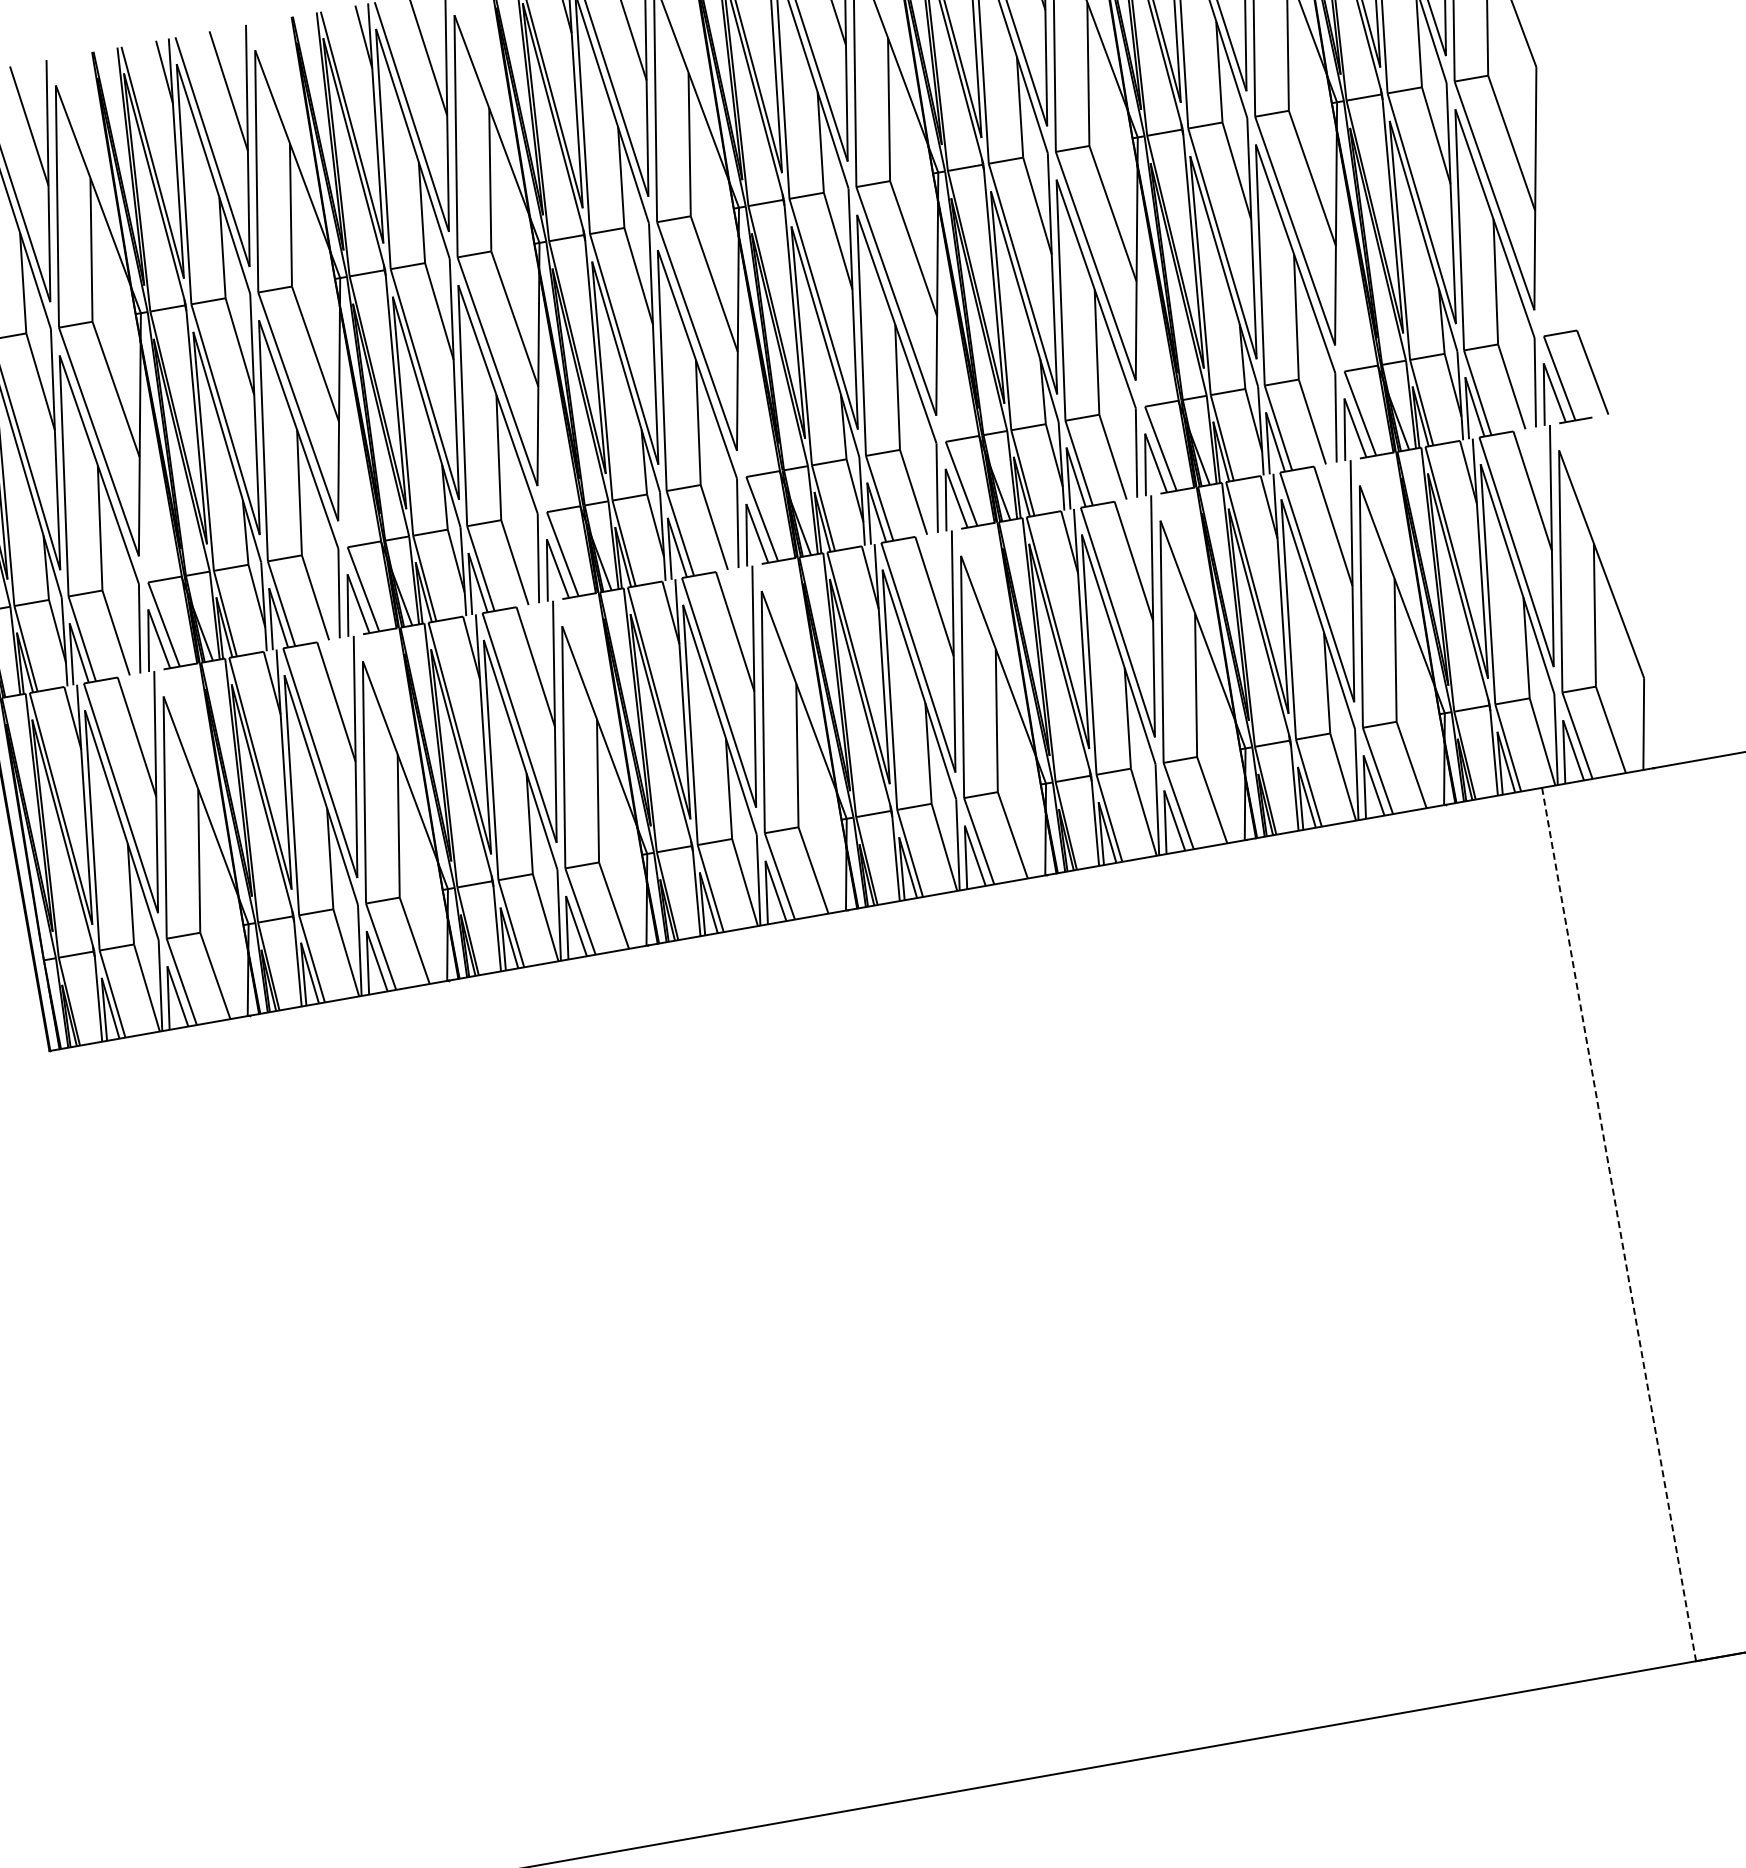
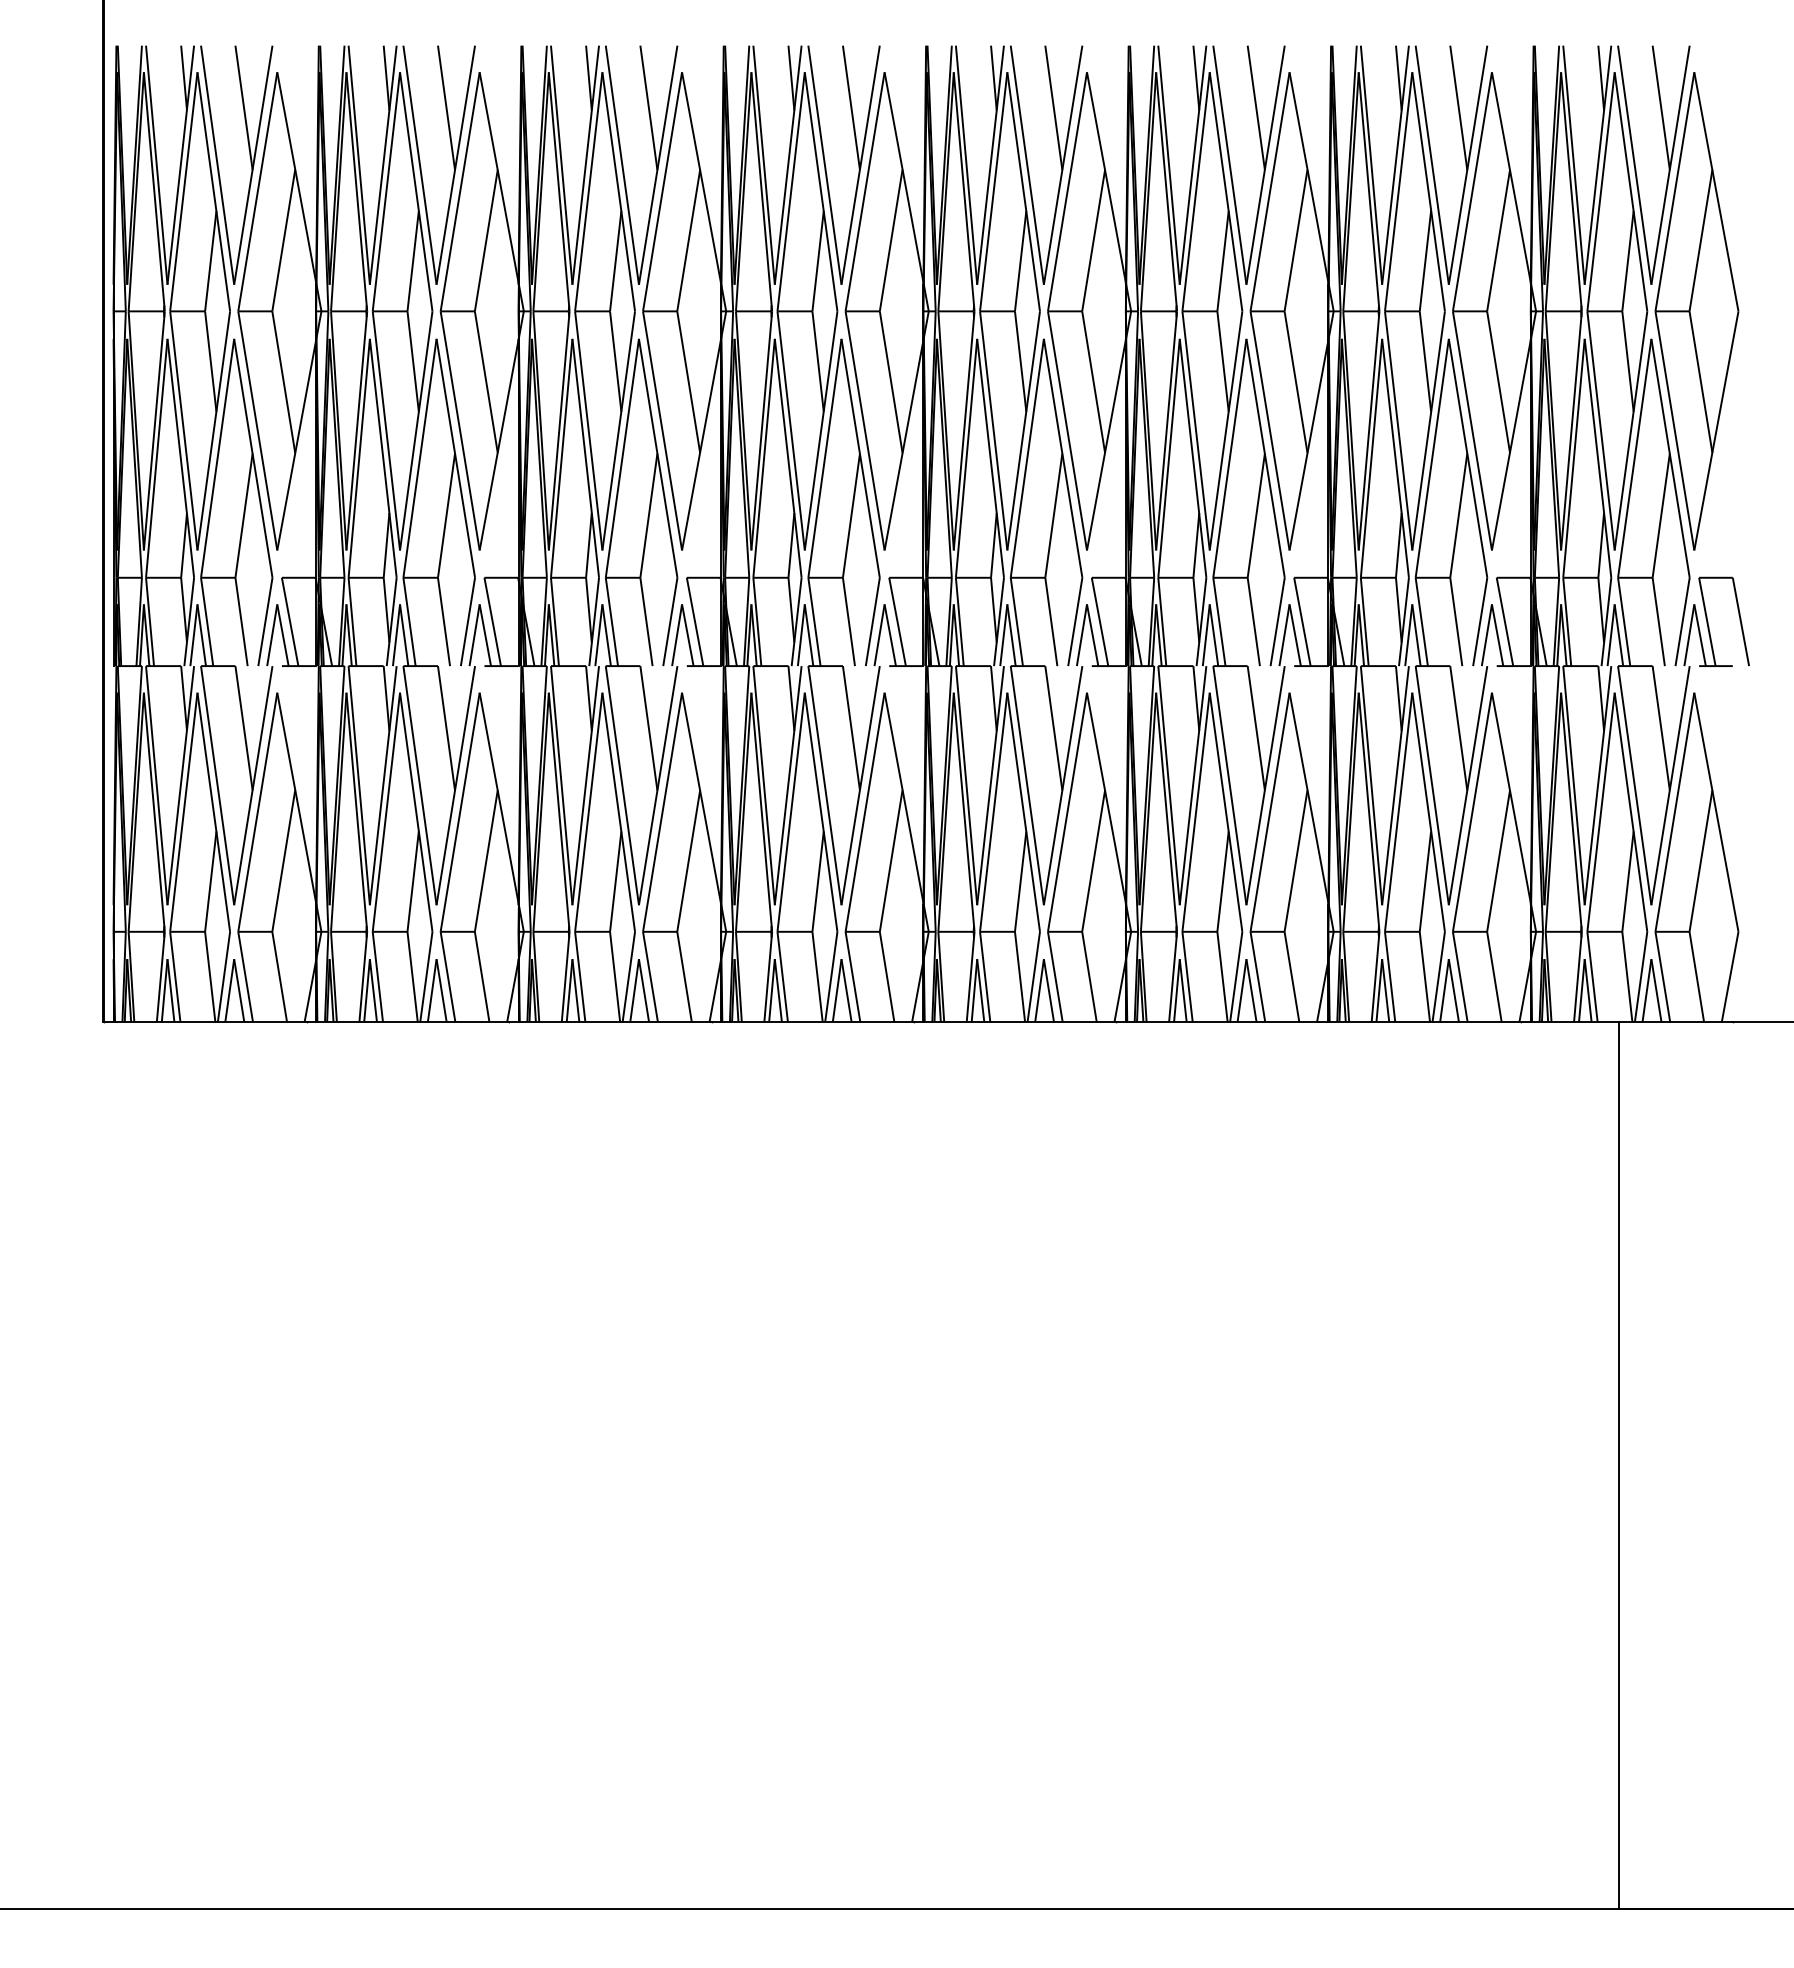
line: (1618, 1225) -> (1618, 1466), dashed -> solid

